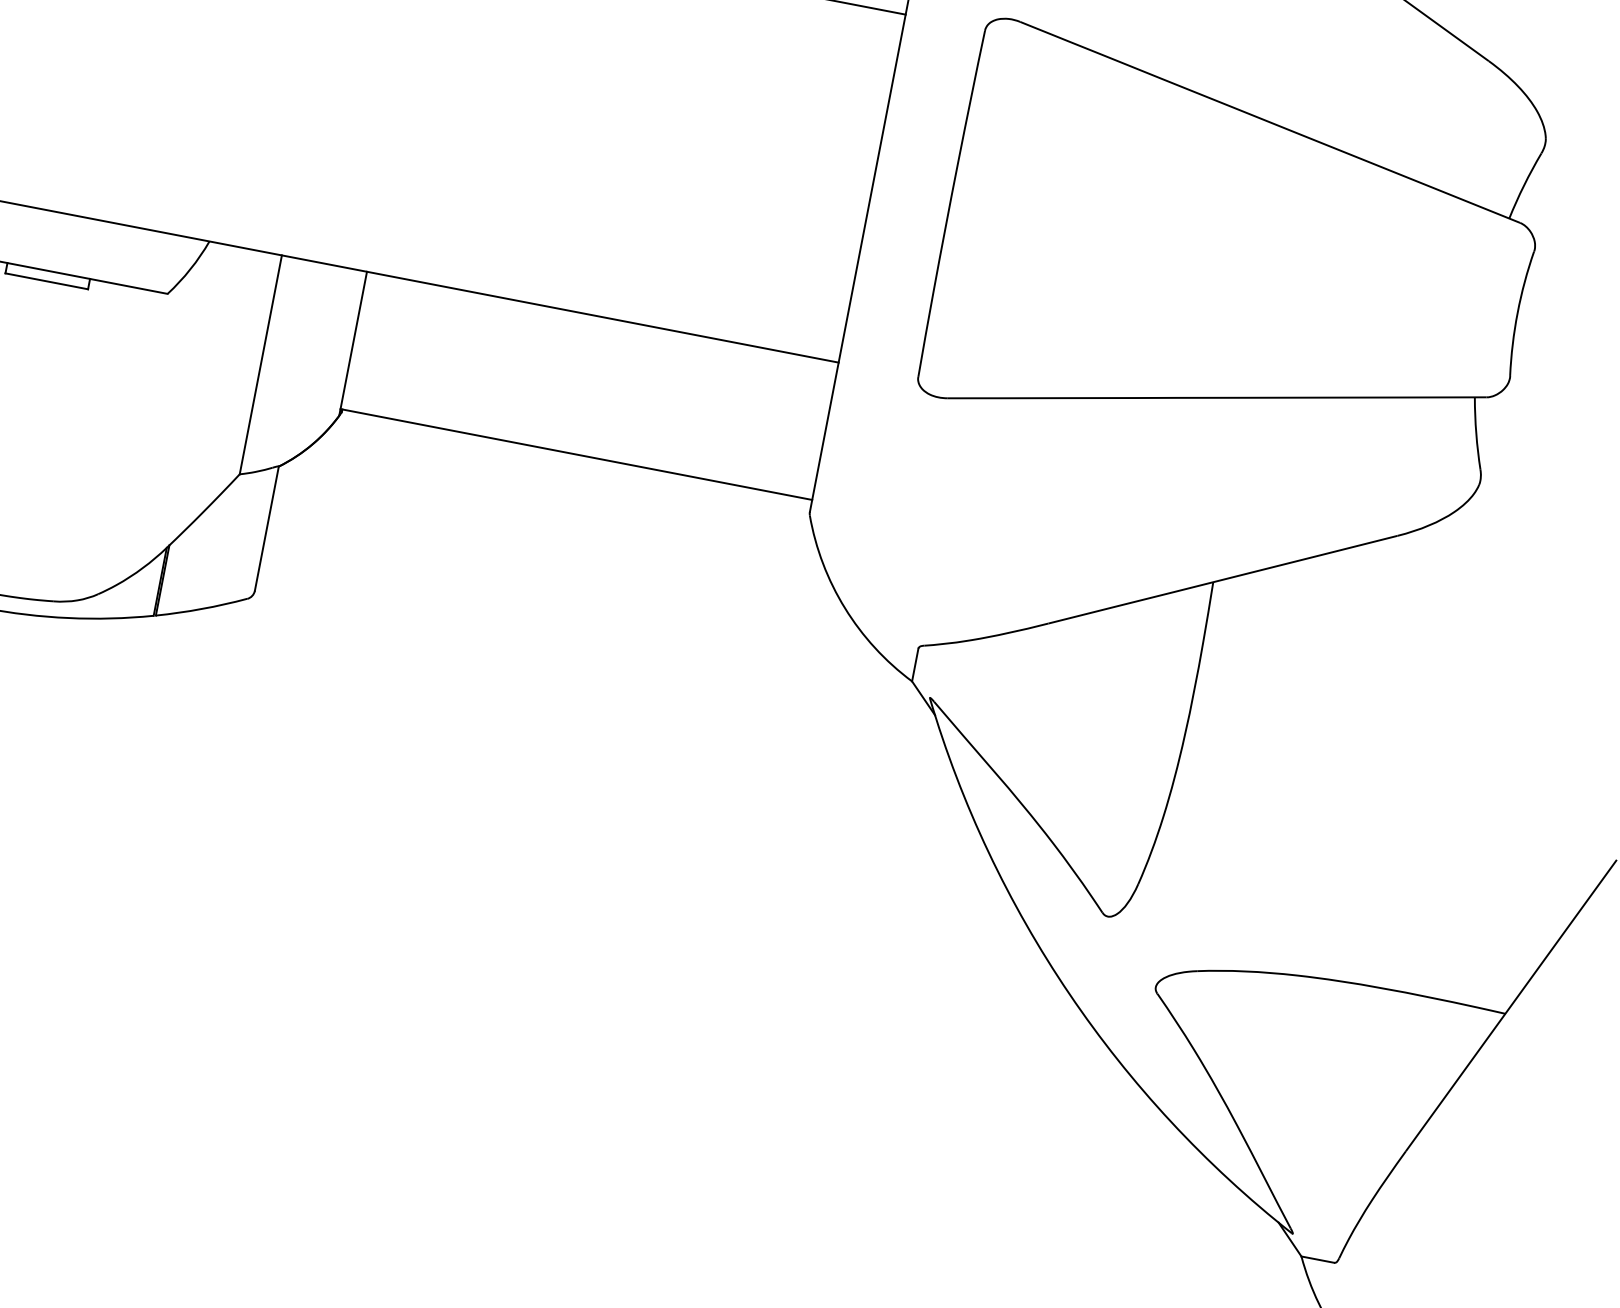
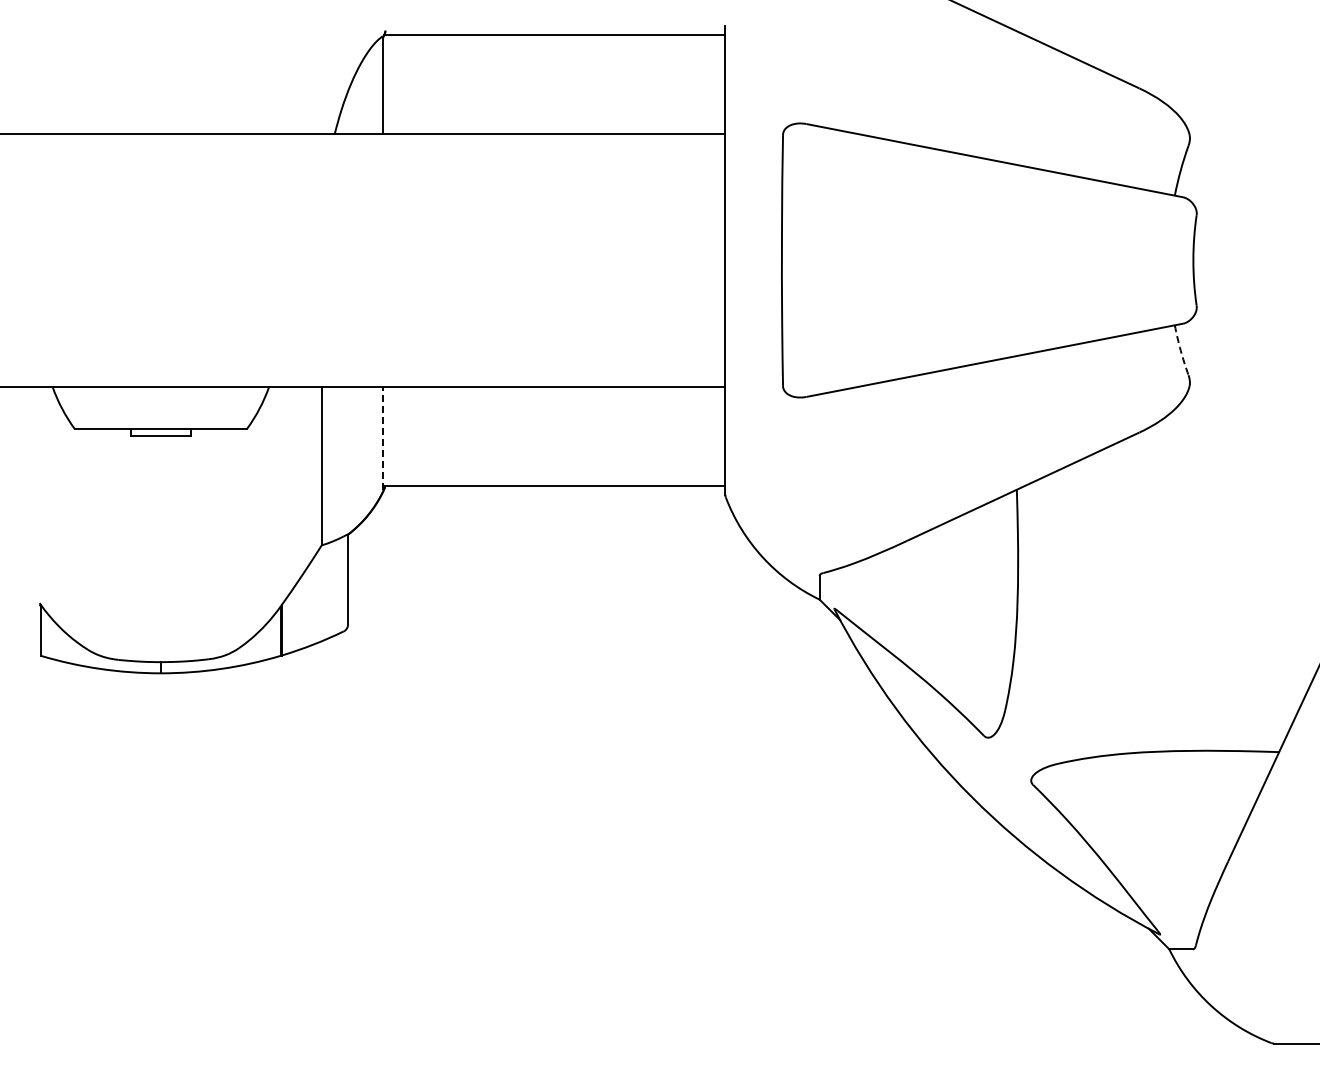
line: (353, 343) -> (383, 438), solid -> dashed
arc: (1475, 433) -> (1180, 350), solid -> dashed

